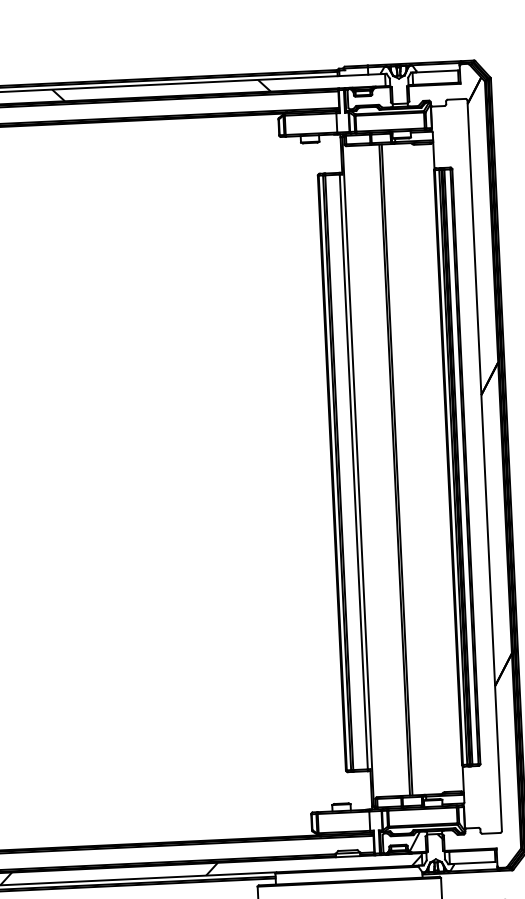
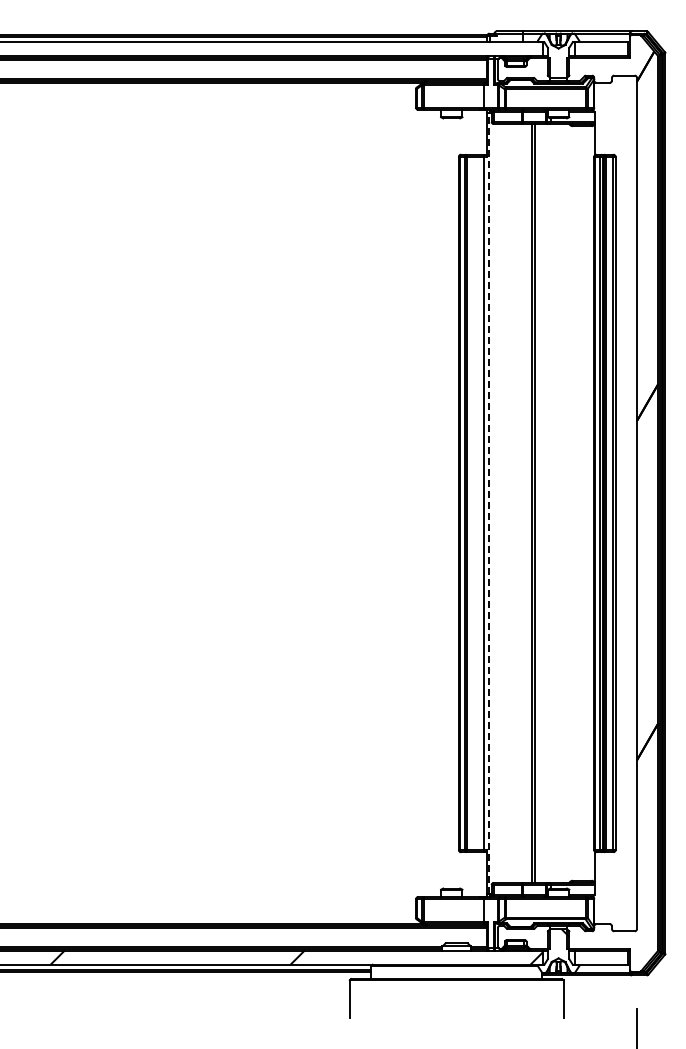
hatch: (161, 90) -> (281, 49), removed
line: (358, 470) -> (489, 502), solid -> dashed
hatch: (414, 841) -> (534, 936), removed

